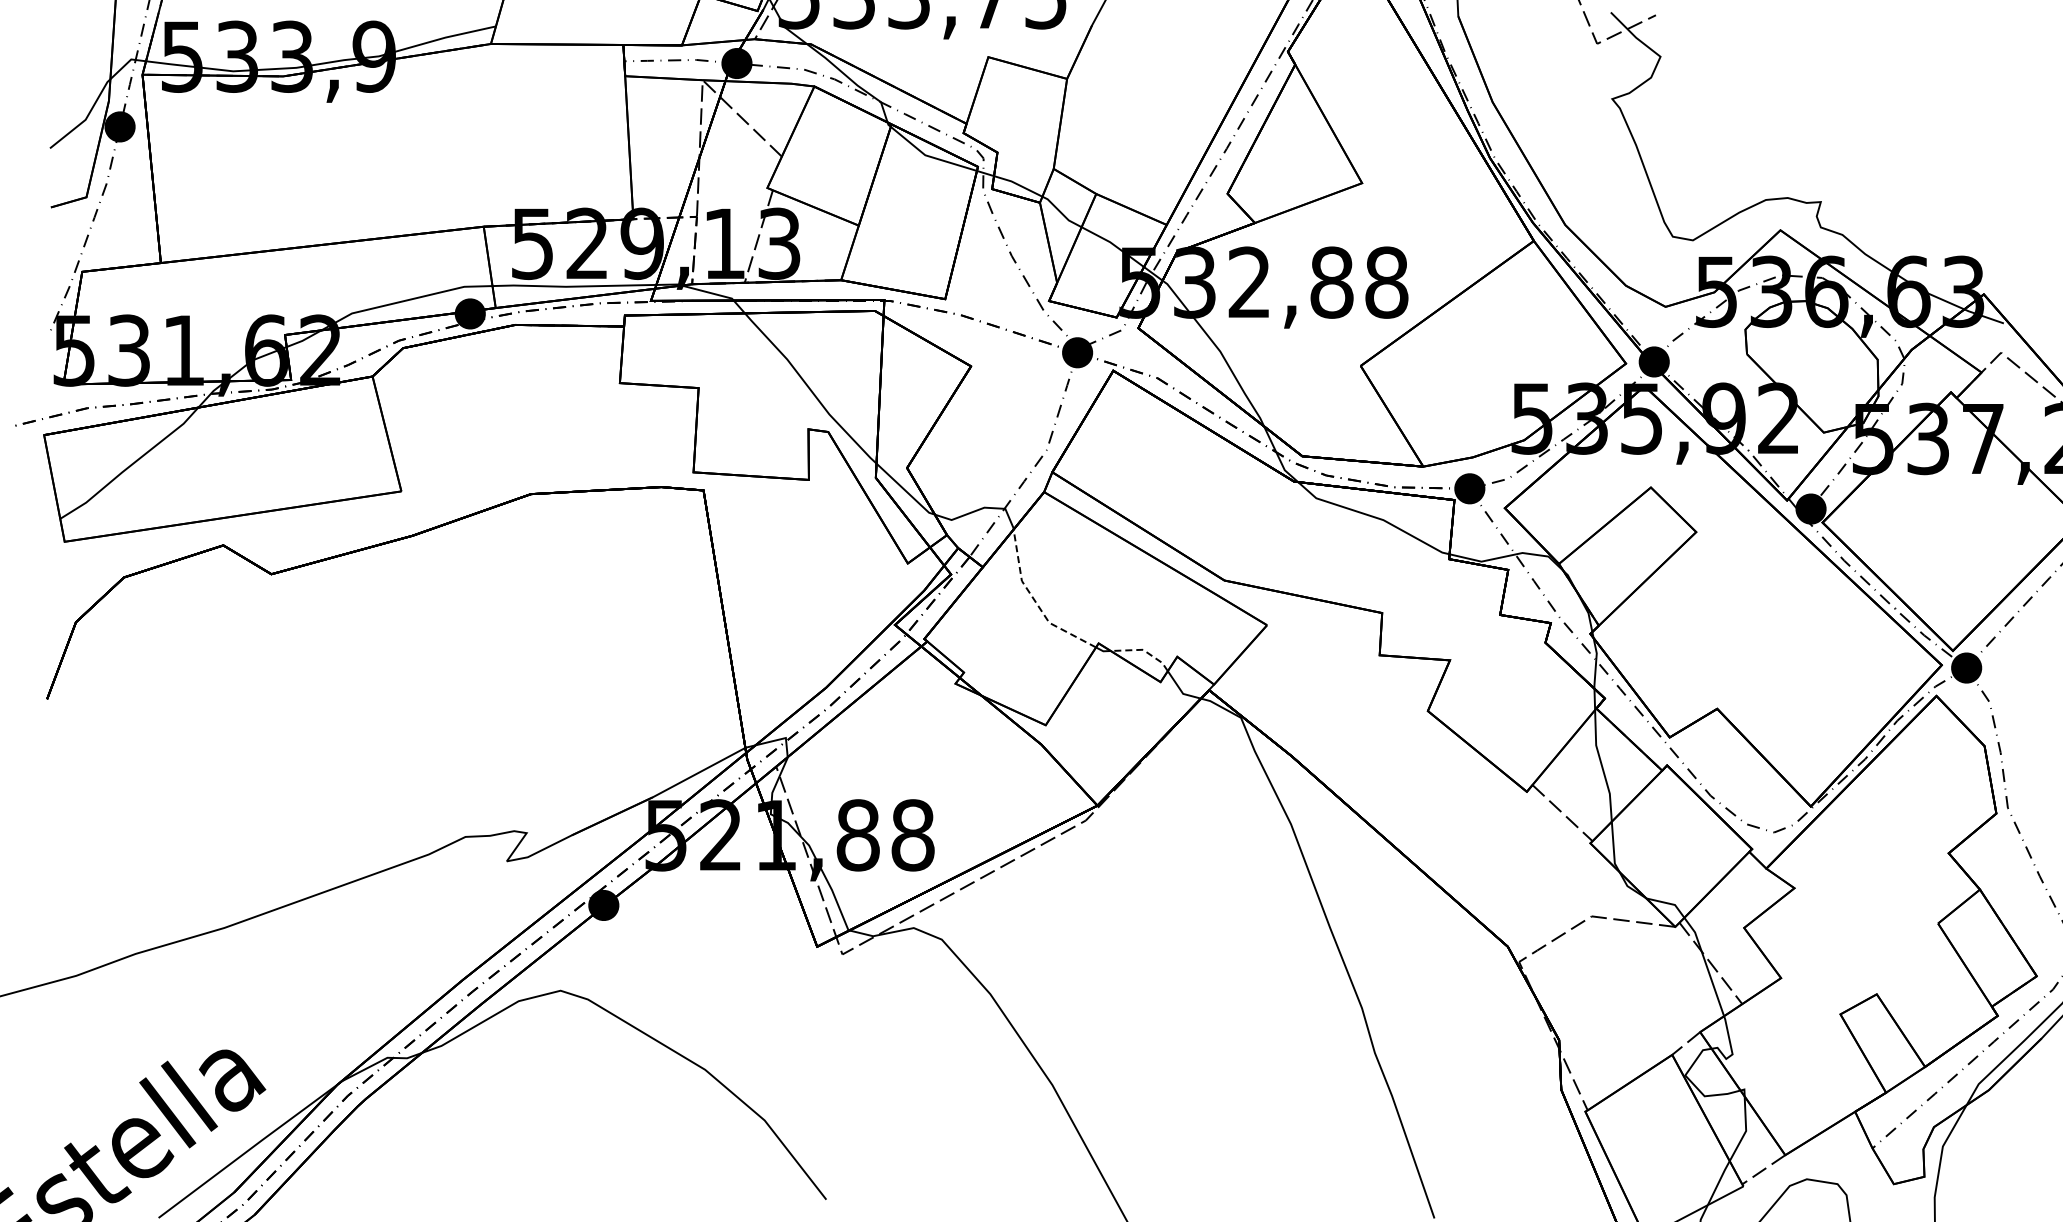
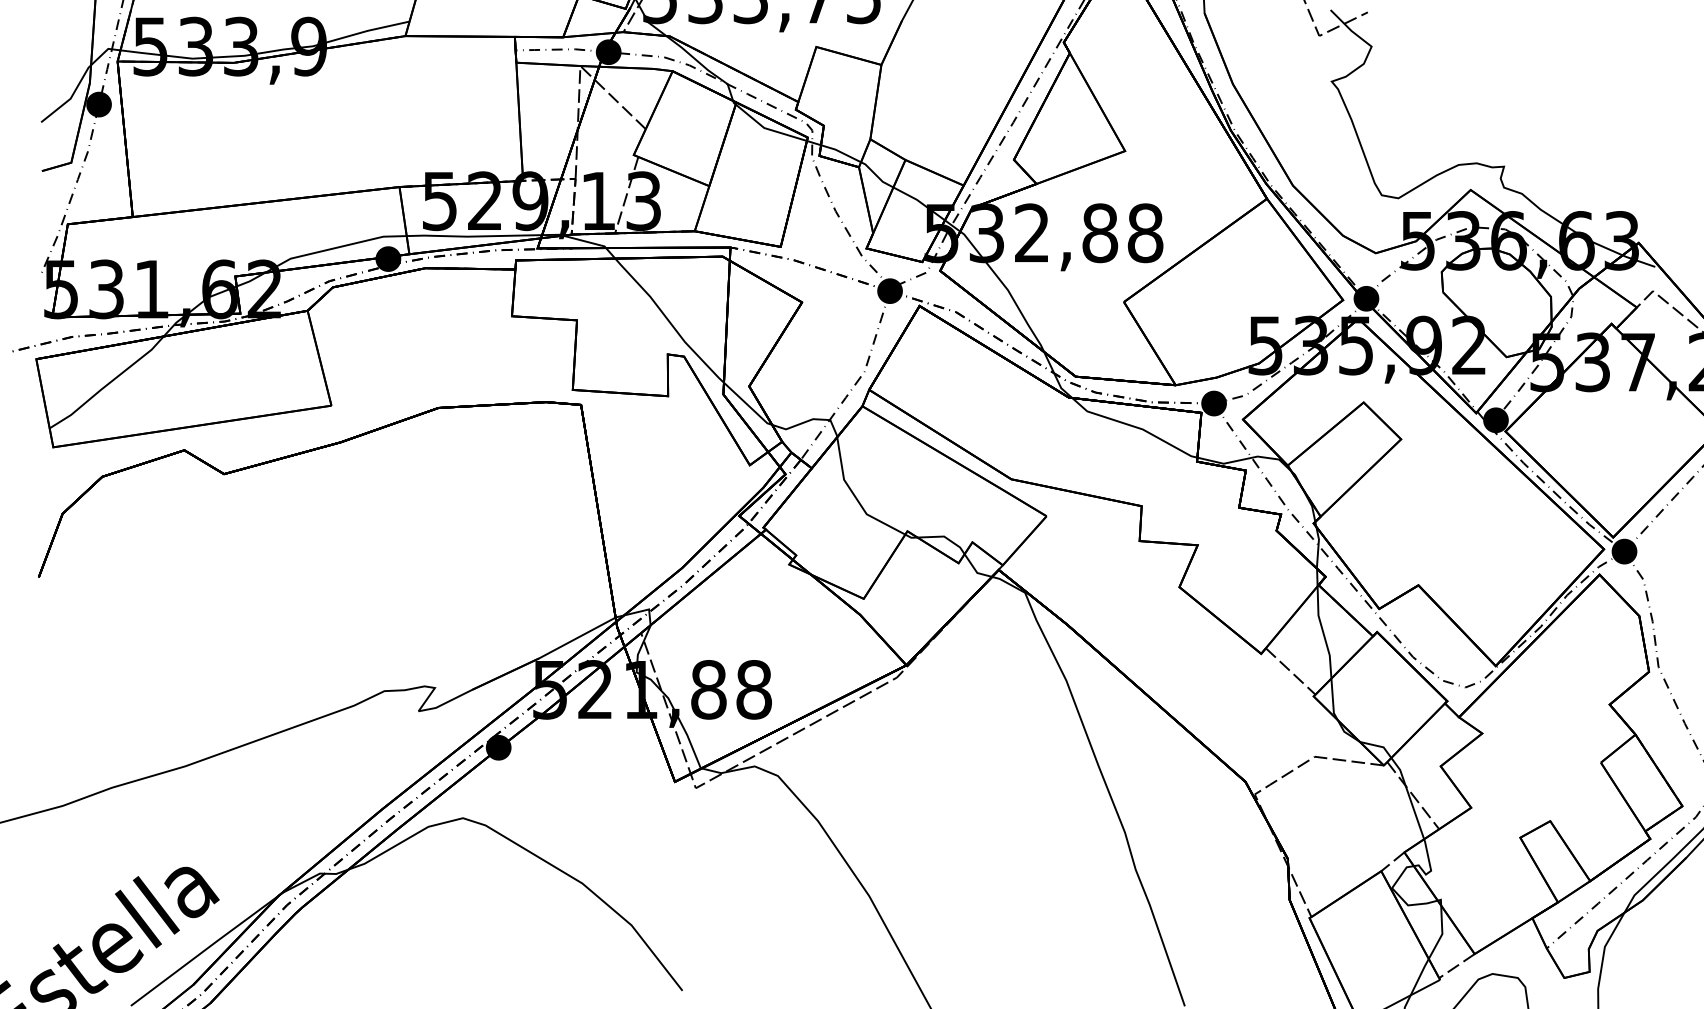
line: (1035, 601) -> (855, 496), dashed -> solid
line: (1143, 649) -> (944, 536), dashed -> solid

